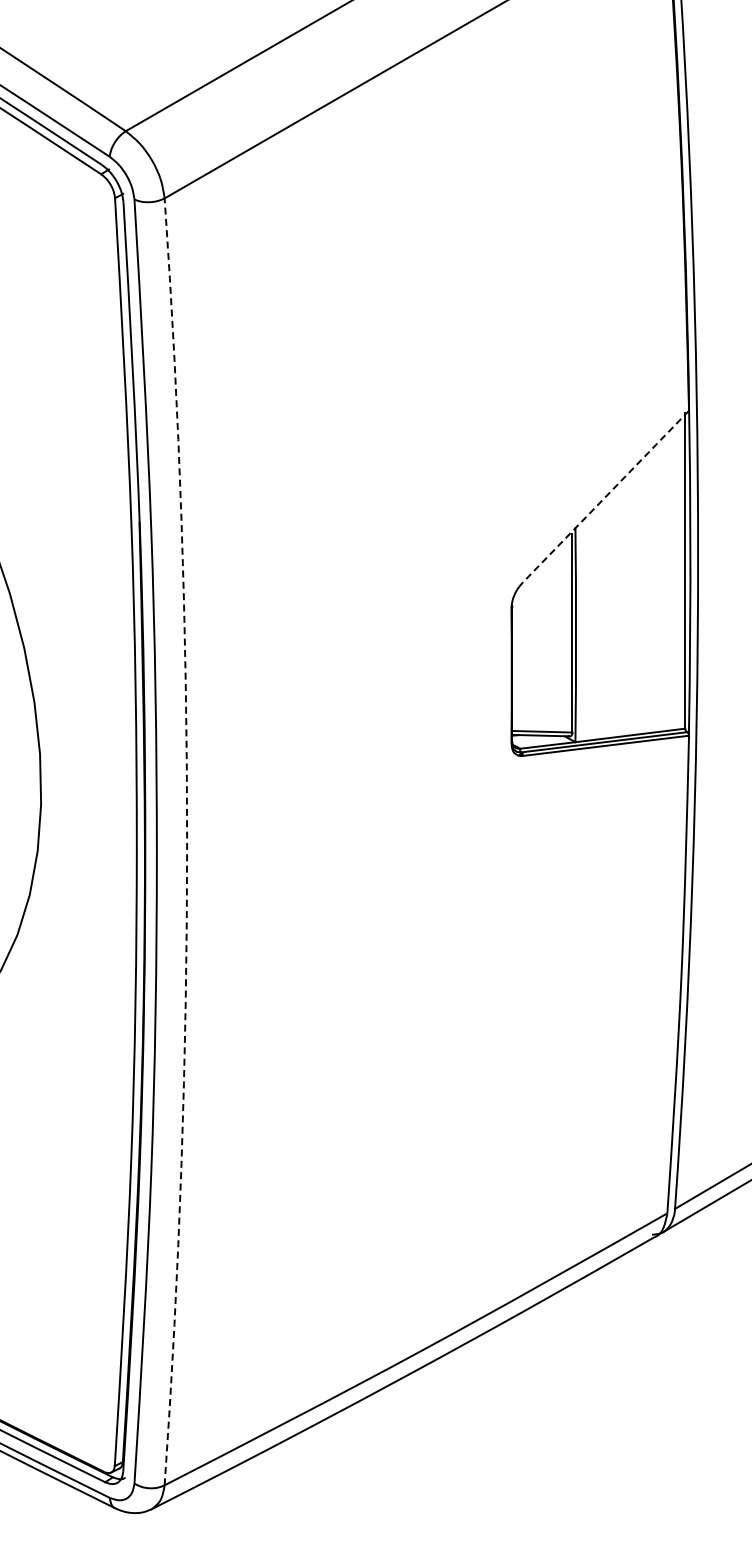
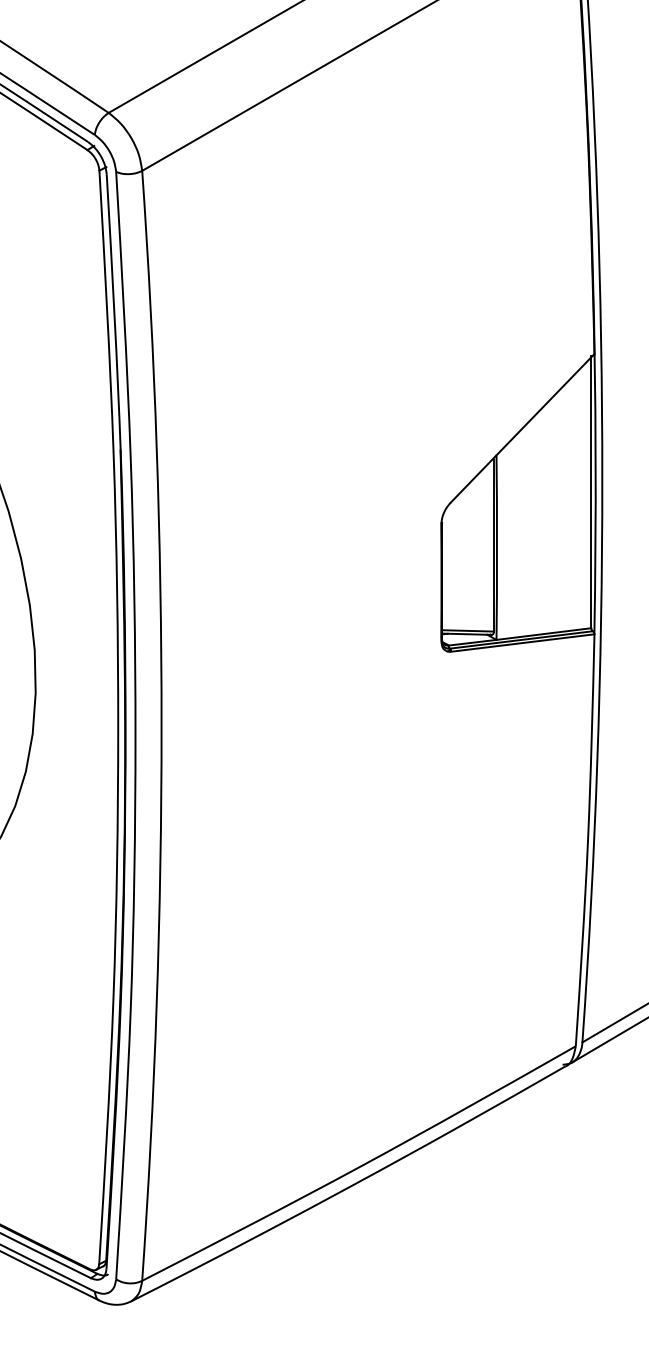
line: (605, 496) -> (522, 427), dashed -> solid
arc: (187, 841) -> (161, 725), dashed -> solid

